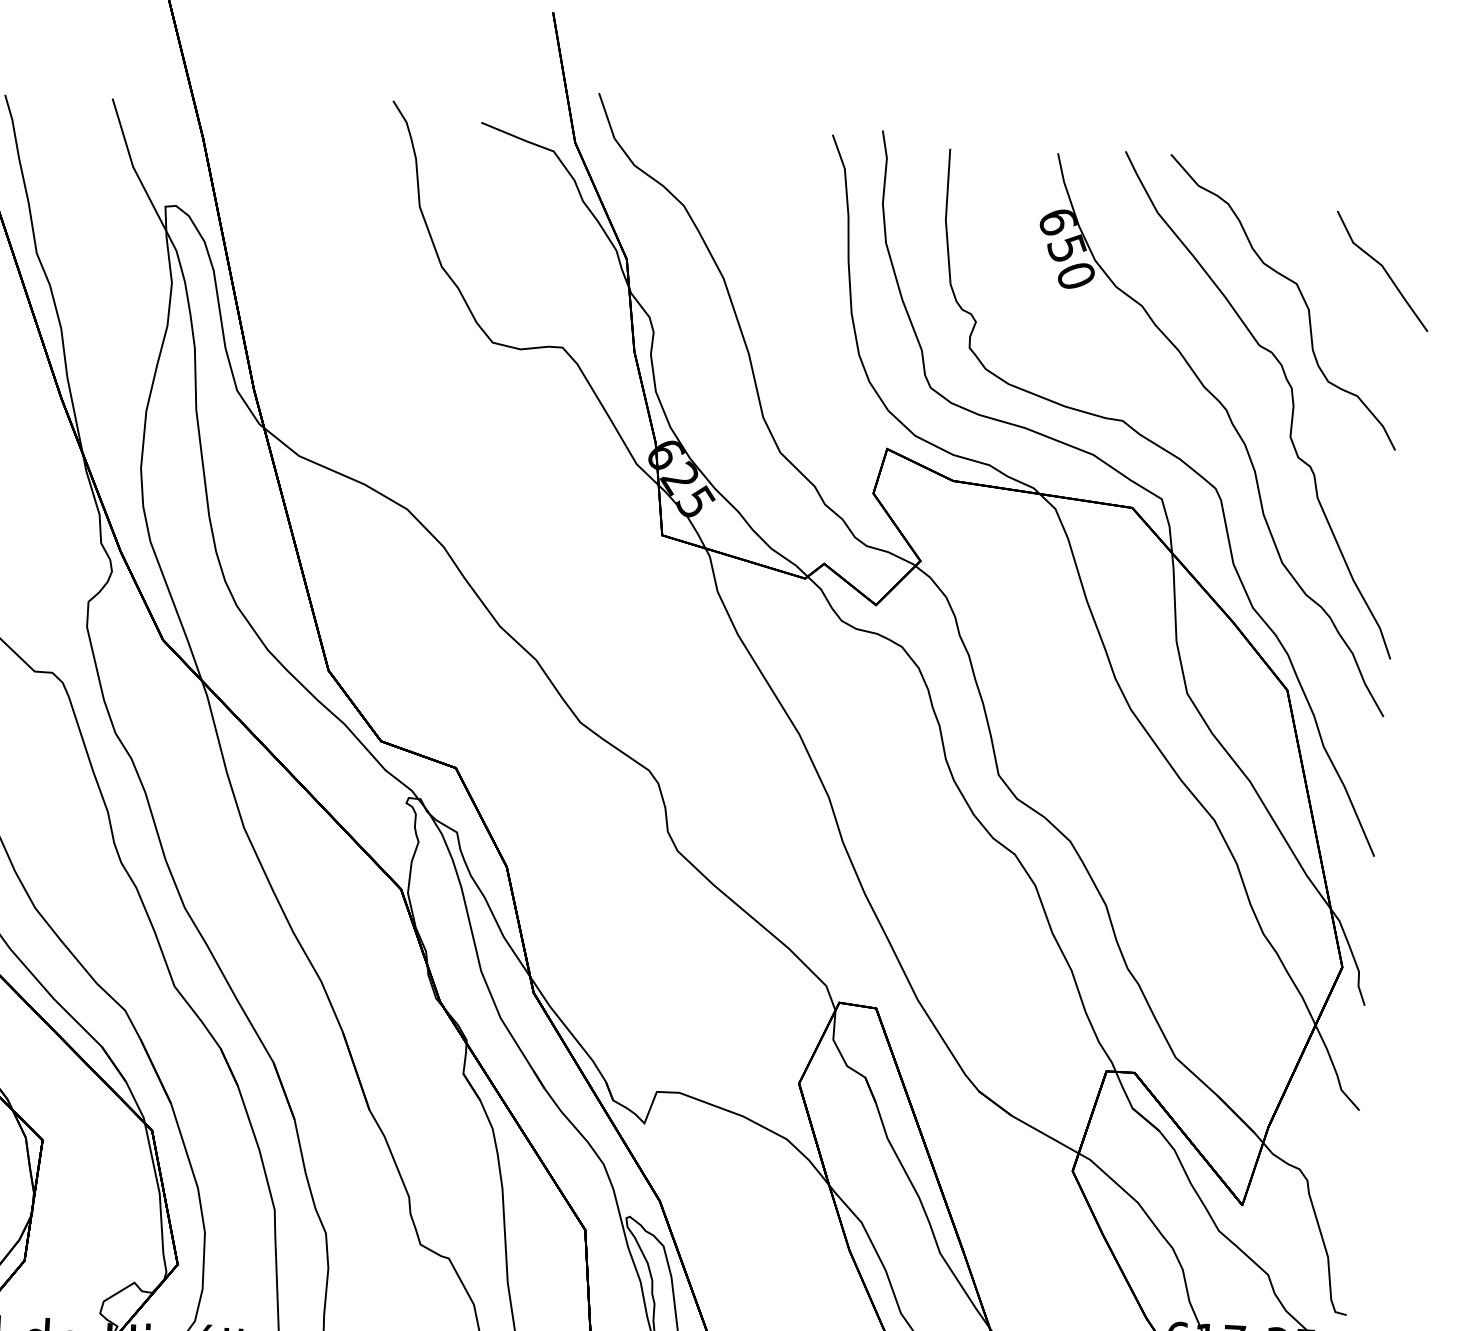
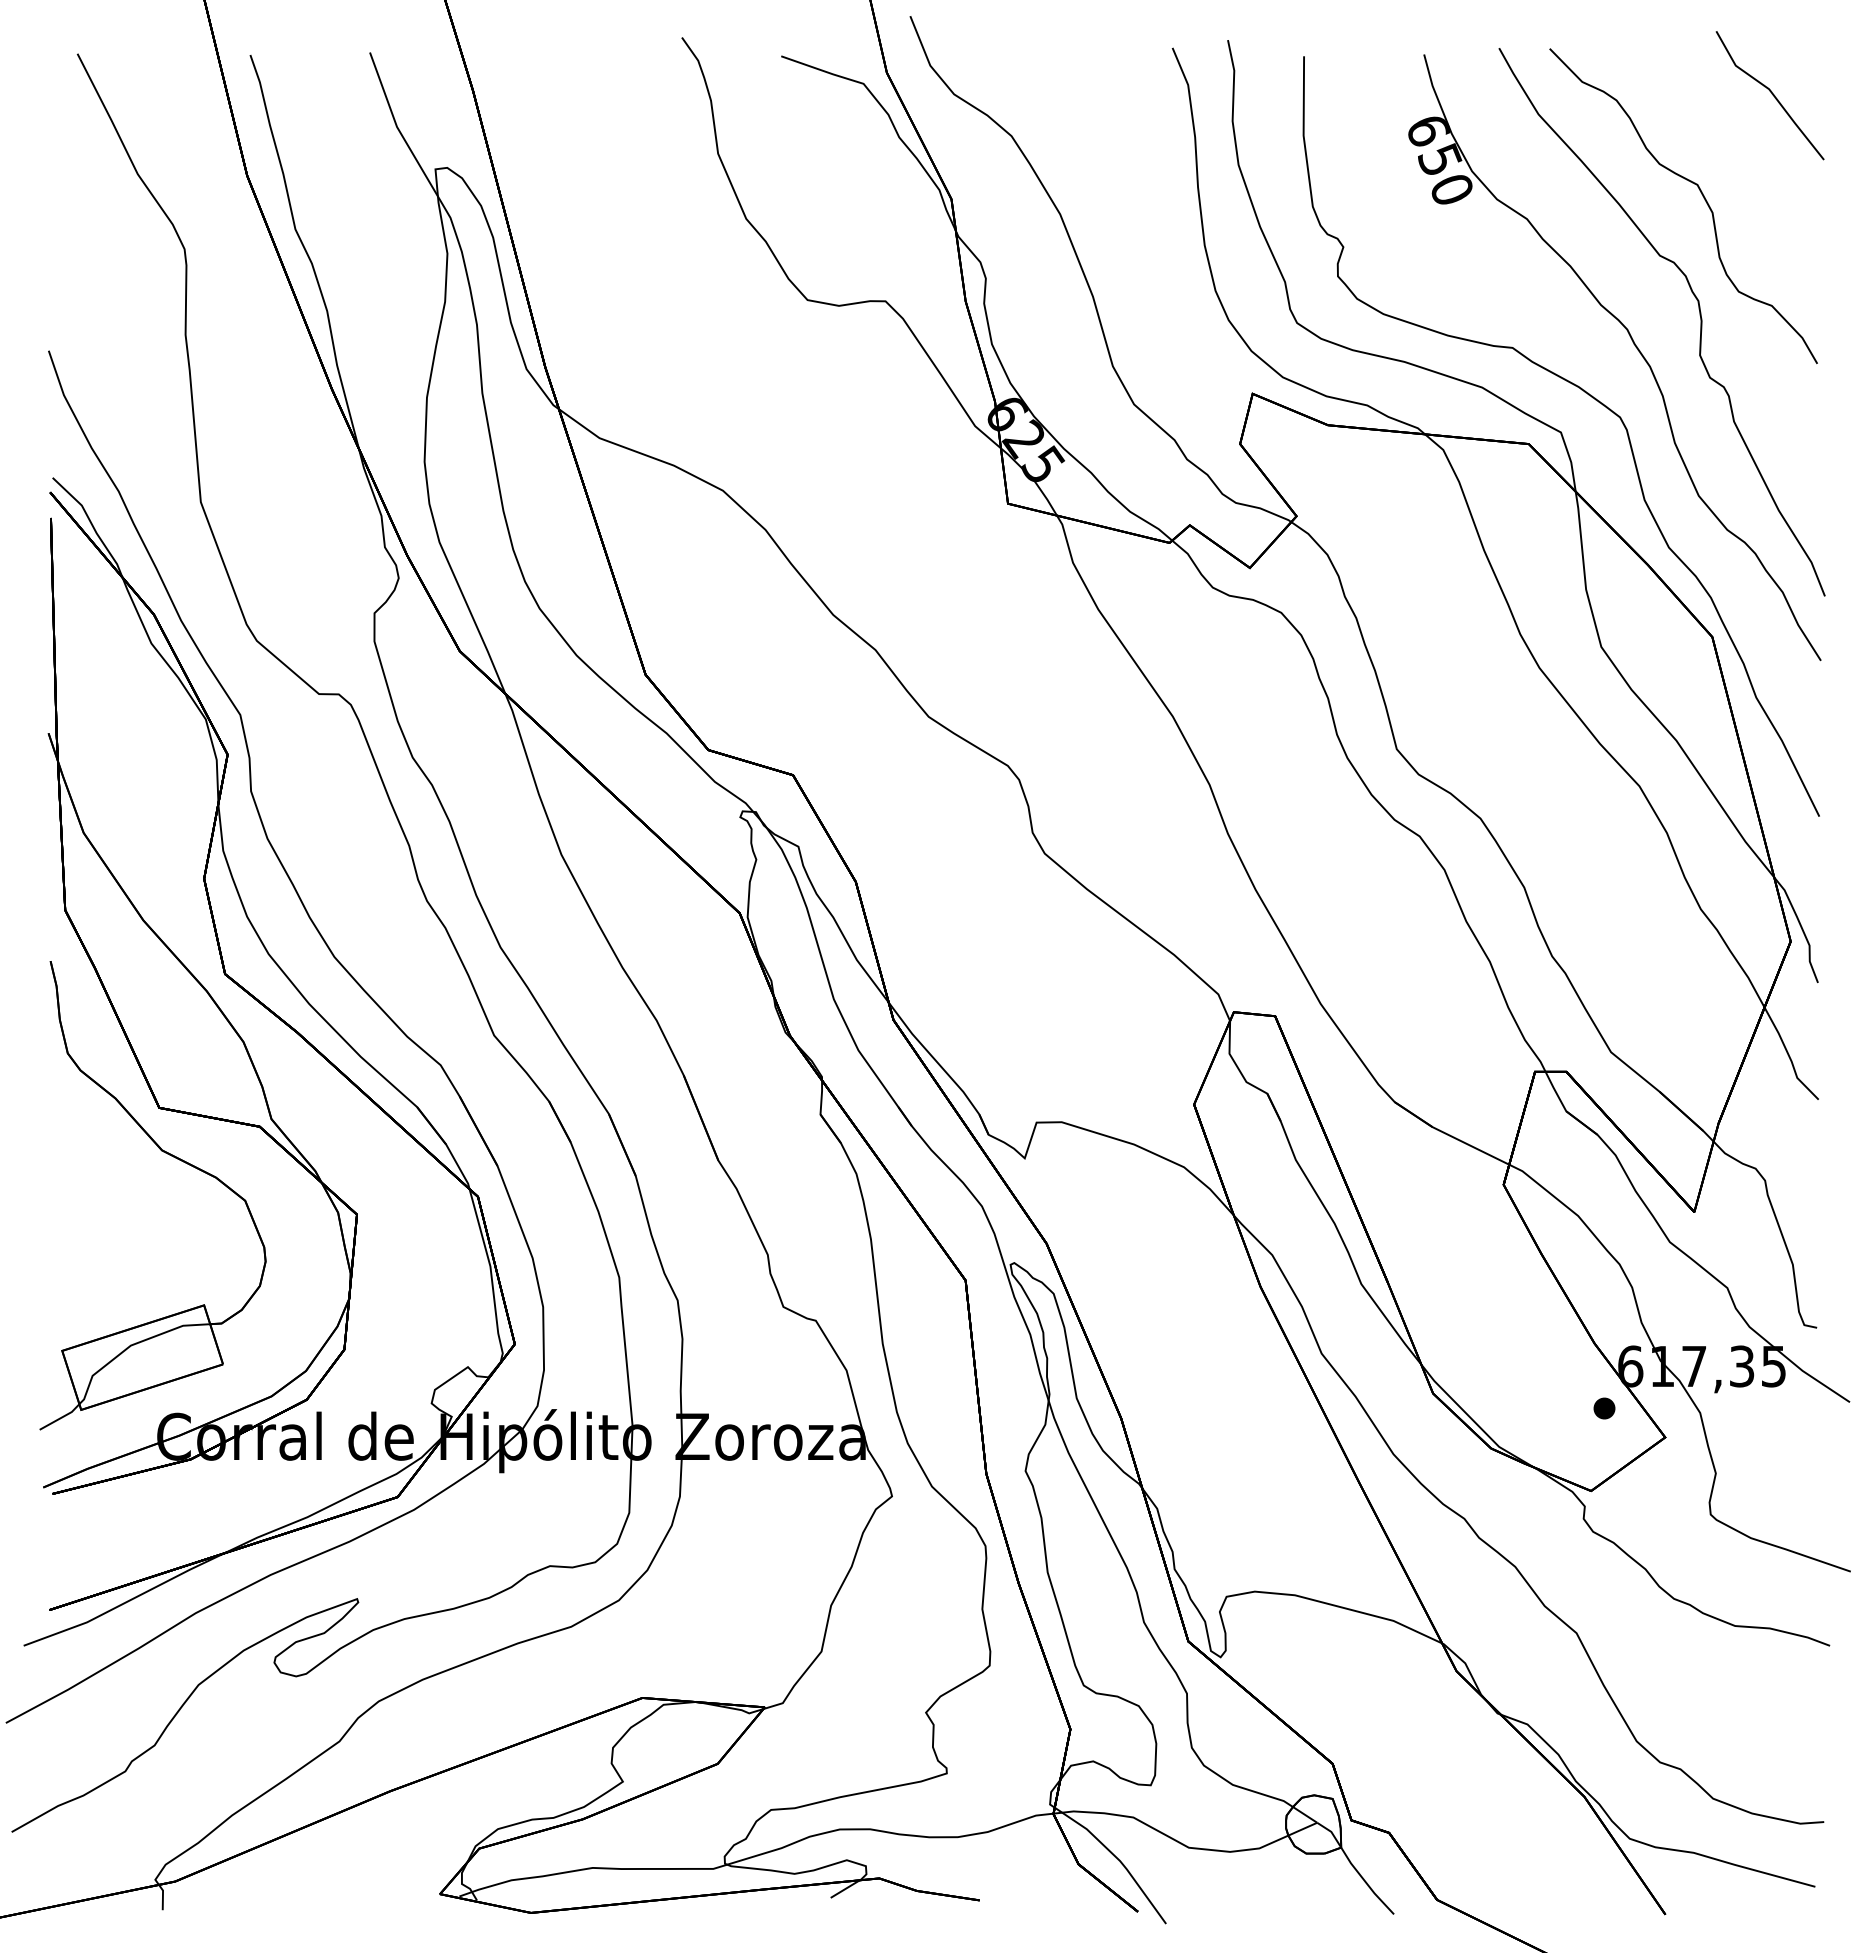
line: (1383, 270) -> (1771, 94), moved

